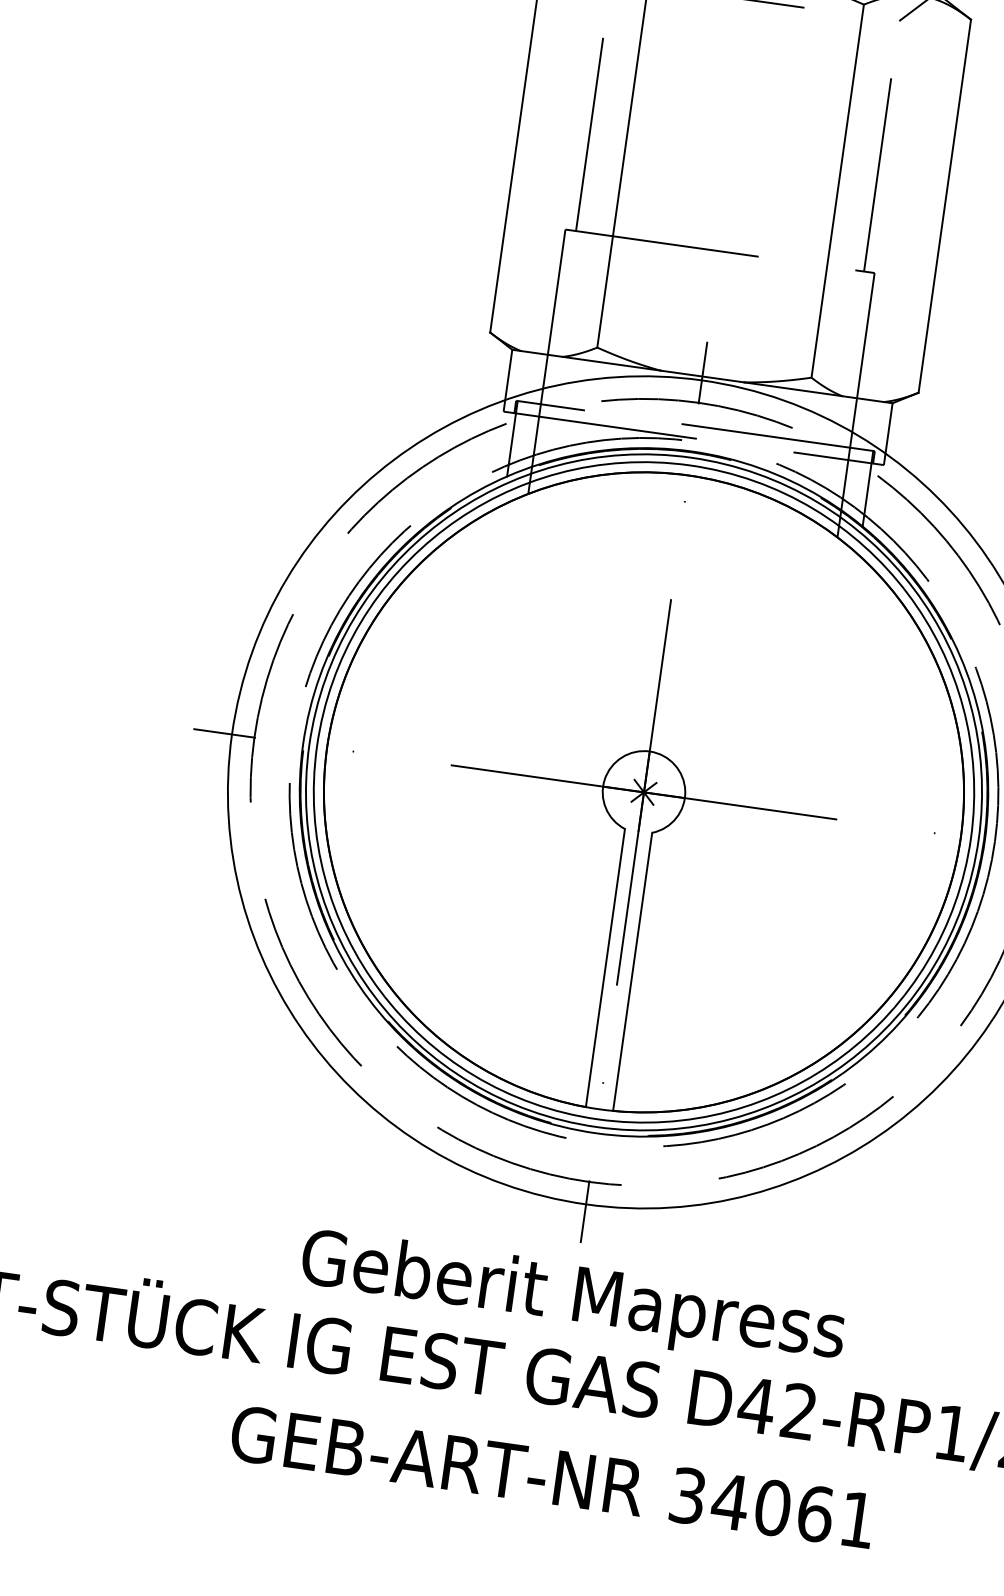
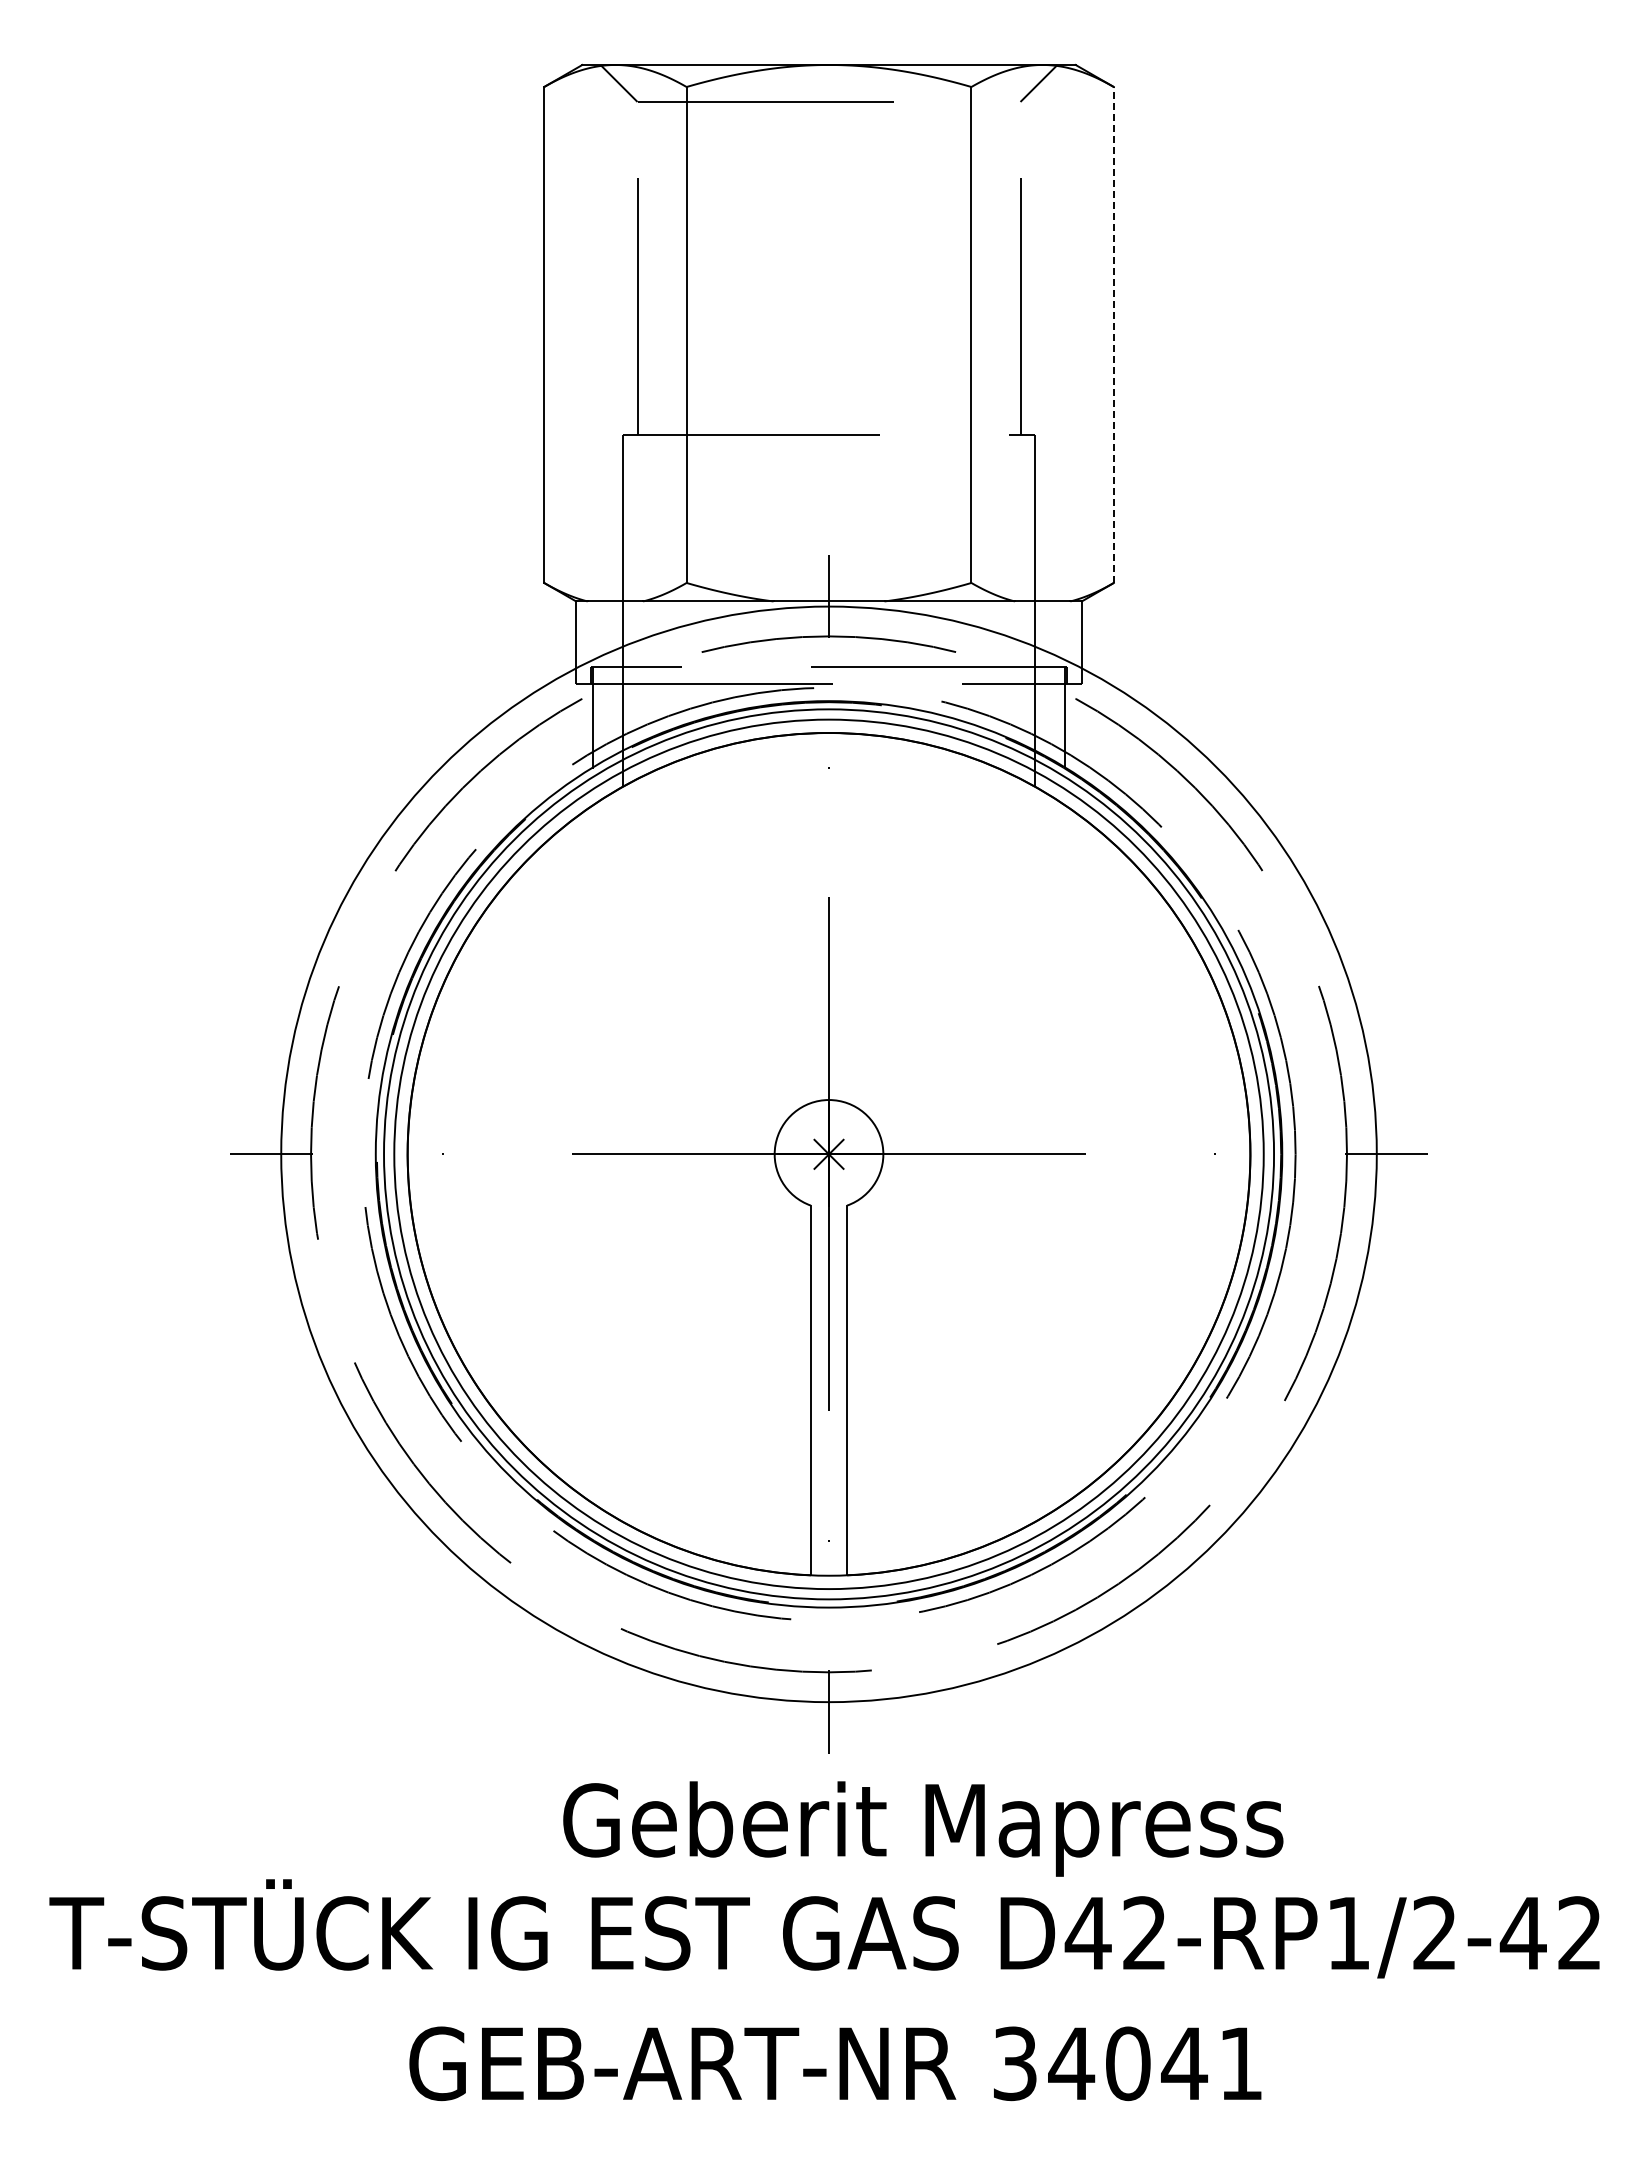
line: (944, 205) -> (1113, 334), solid -> dashed
text: (573, 1299) -> (923, 1828), moved
text: (815, 1513) -> (1184, 2063), 34061 -> 34041

